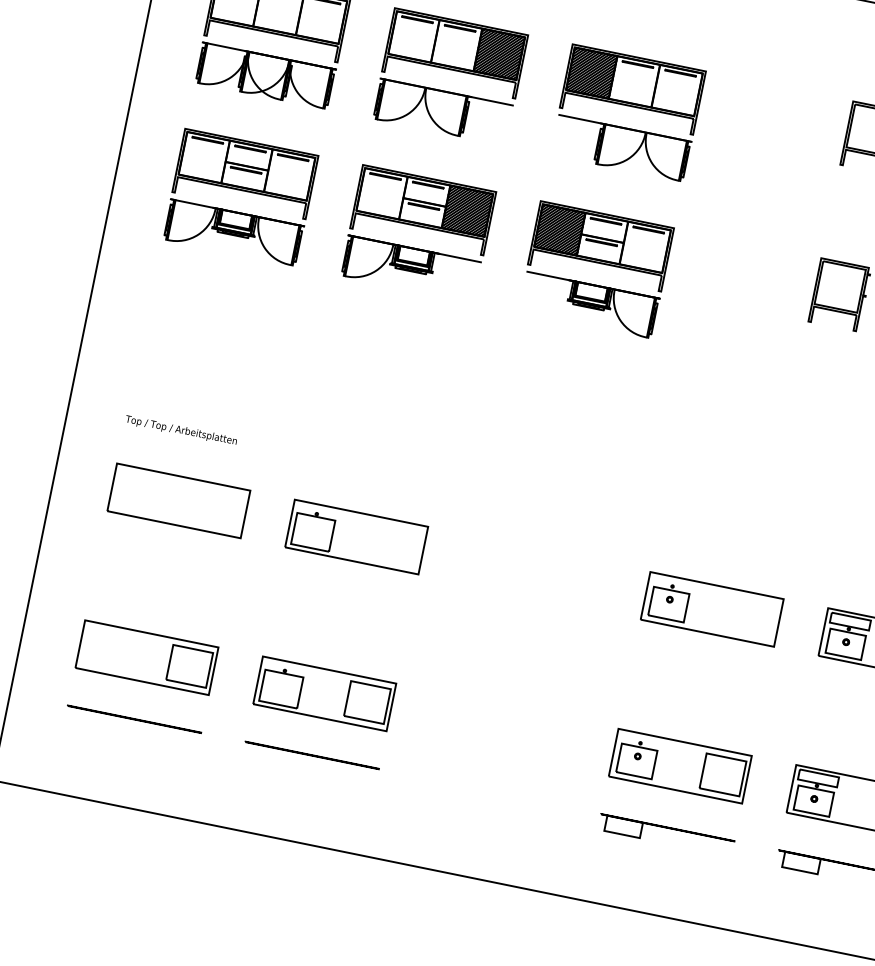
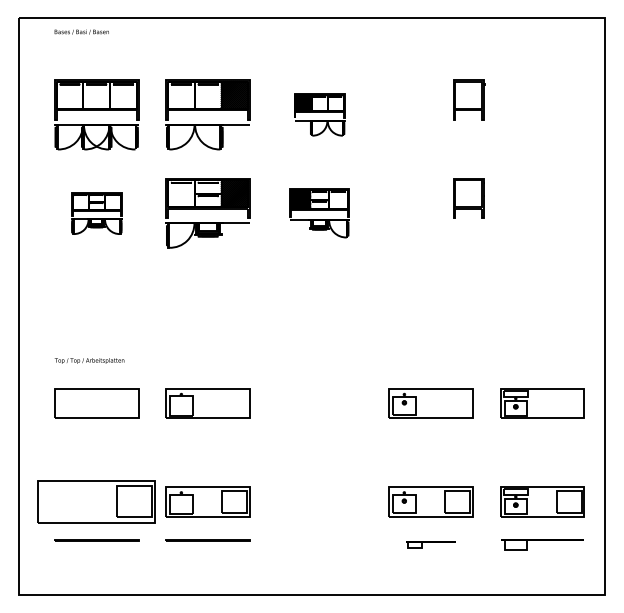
part: (627, 112) -> (319, 114), size x0.6
part: (240, 197) -> (96, 213), size x0.6
part: (595, 270) -> (319, 213), size x0.7
part: (146, 657) -> (96, 501), size x1.4
part: (665, 834) -> (430, 544), size x0.6

